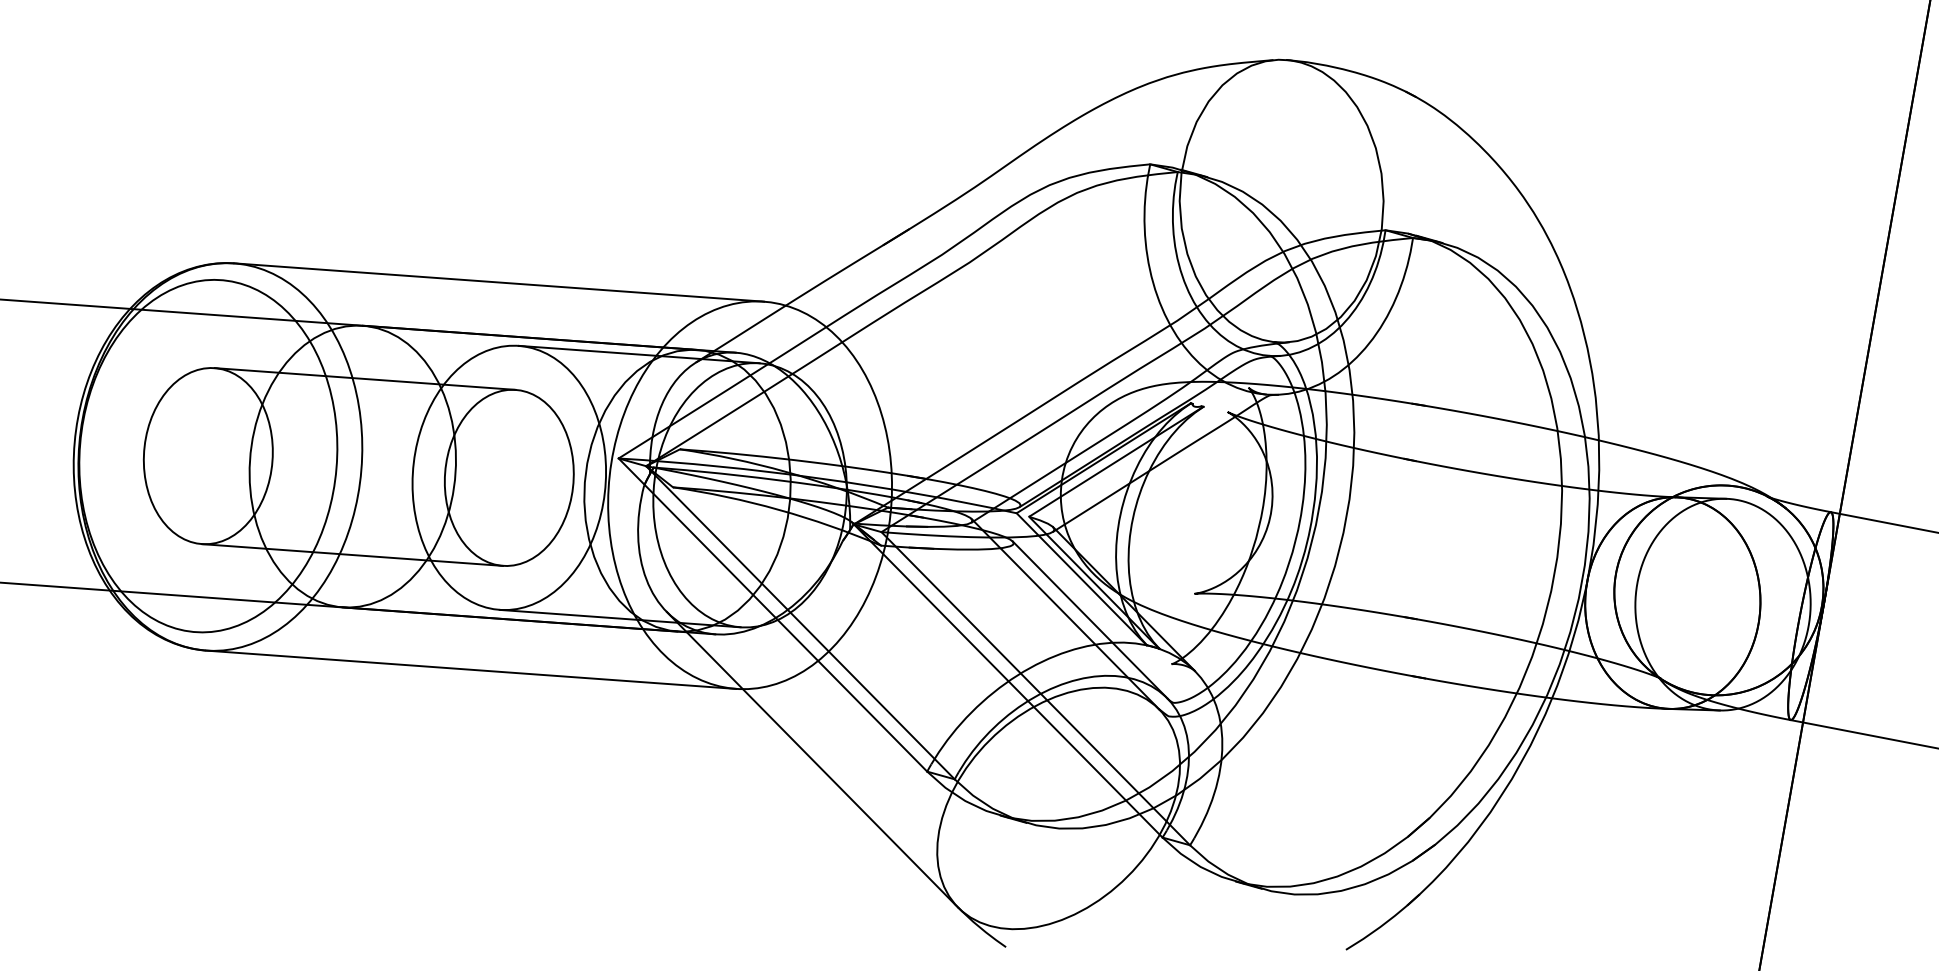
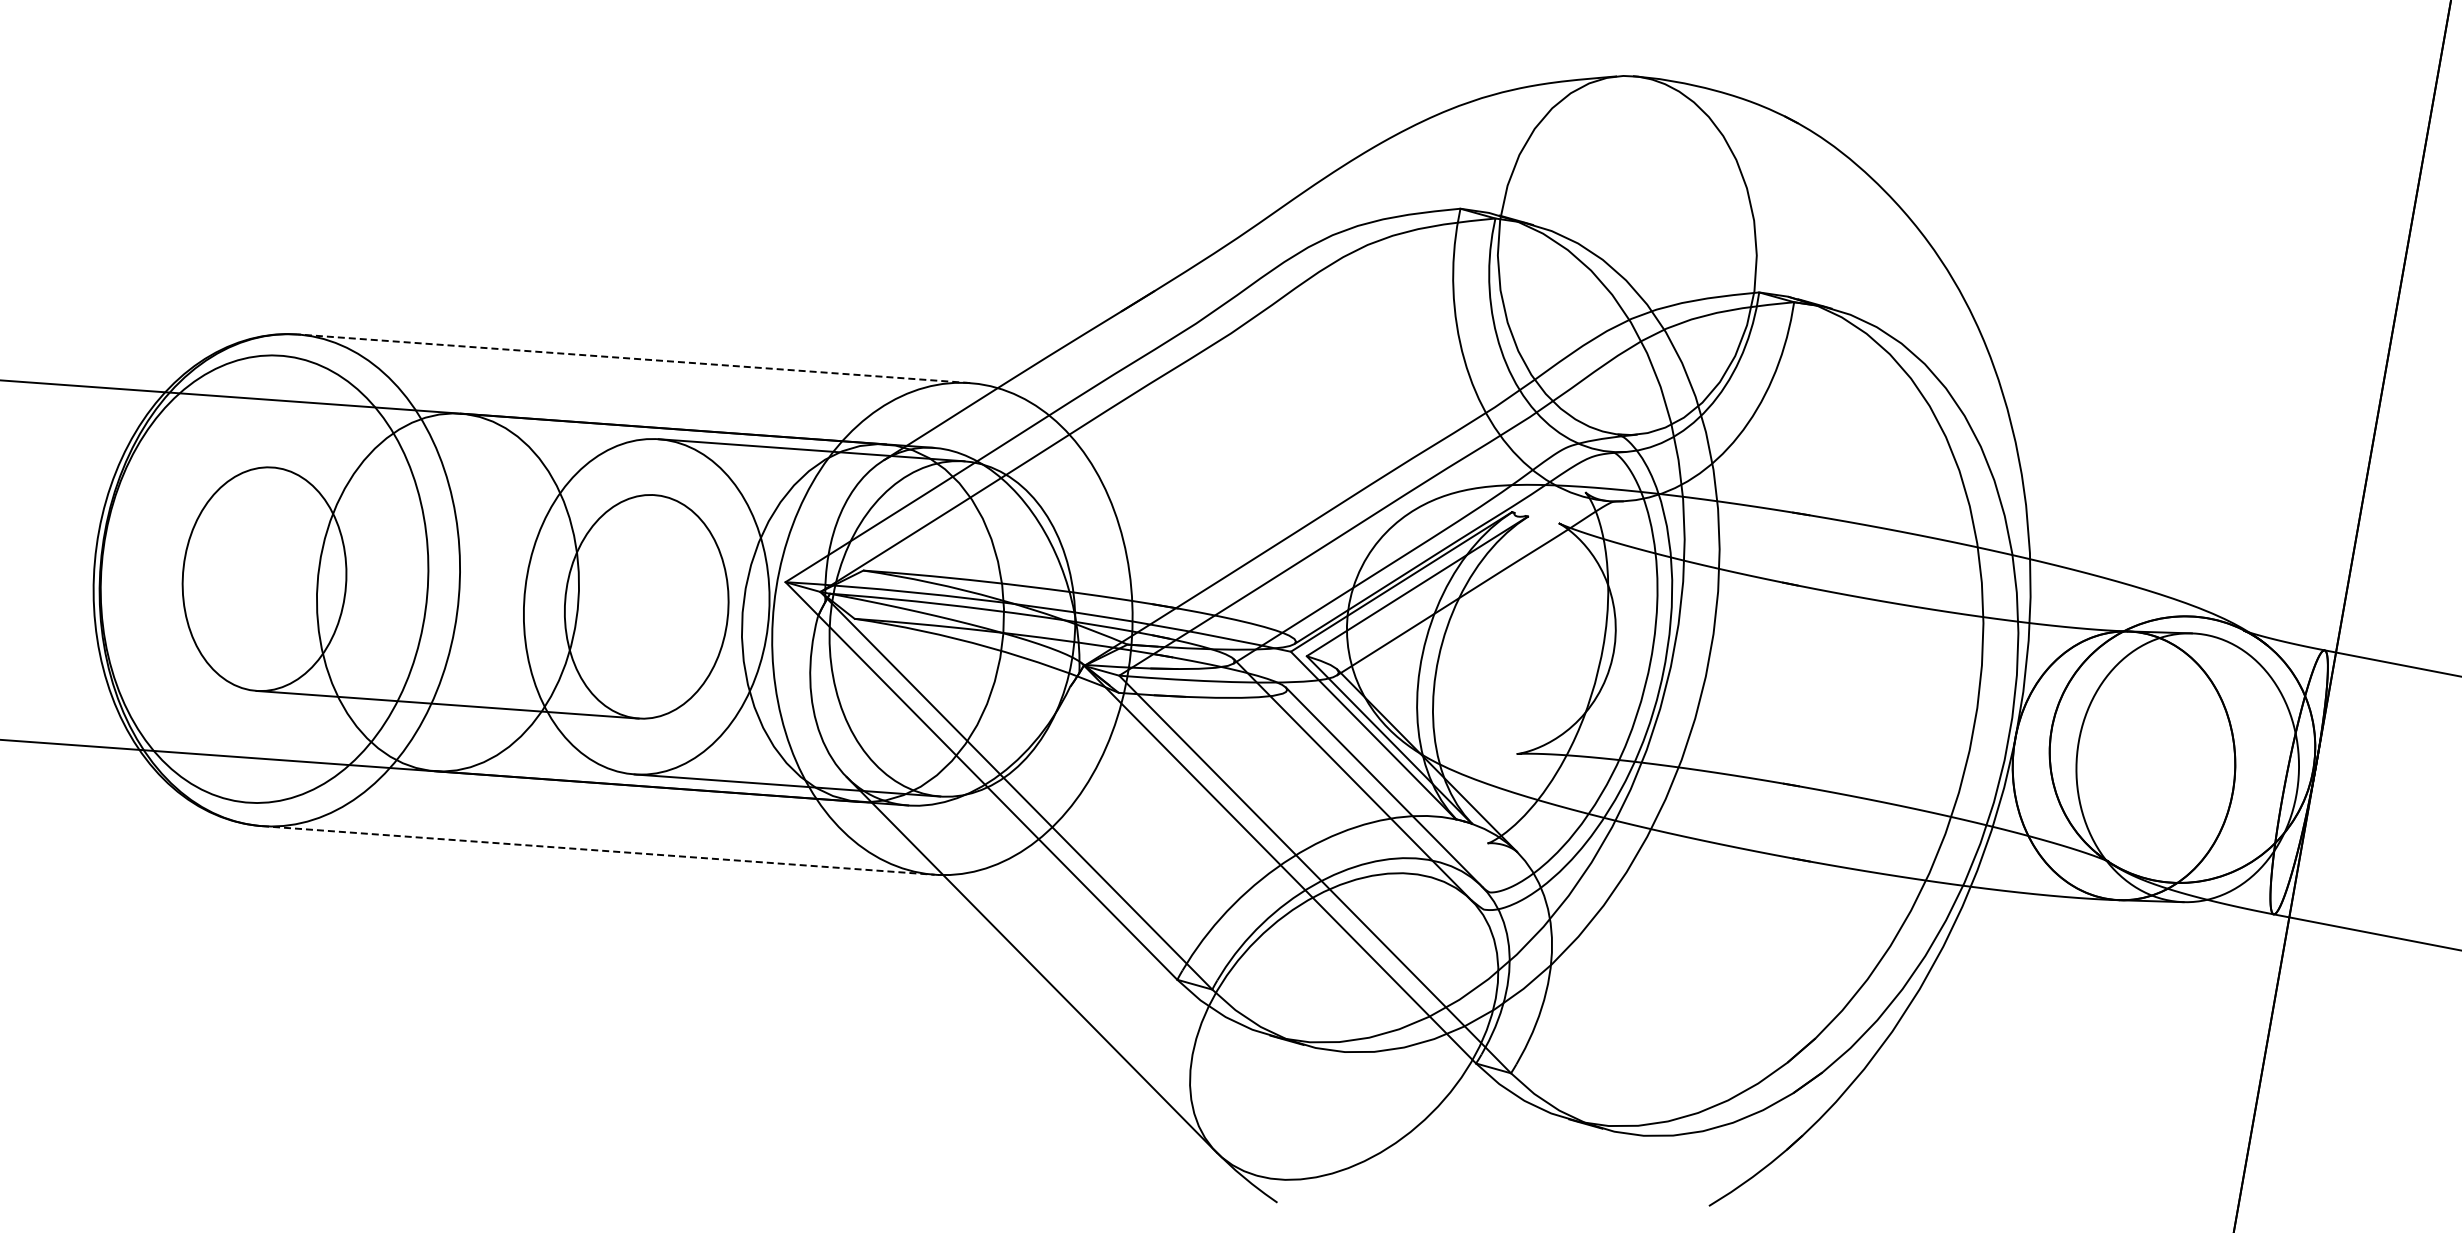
line: (498, 282) -> (633, 358), solid -> dashed
line: (365, 379) -> (463, 481), removed
line: (471, 669) -> (598, 850), solid -> dashed

